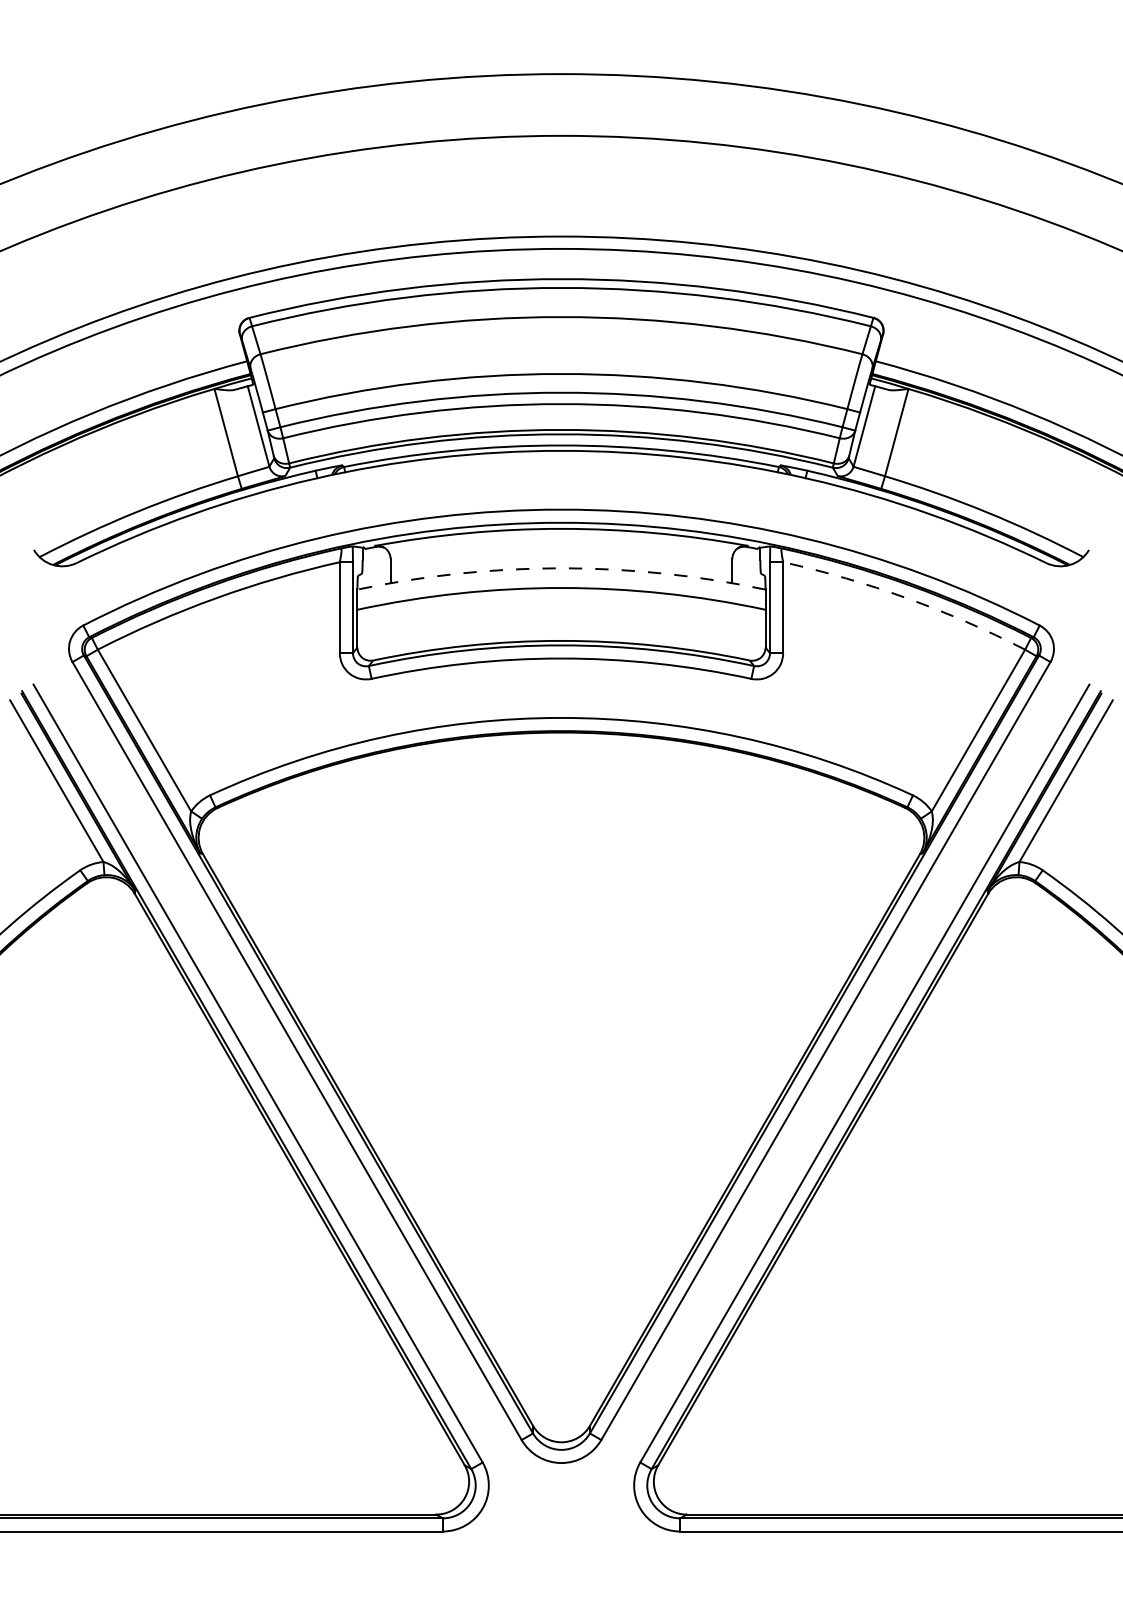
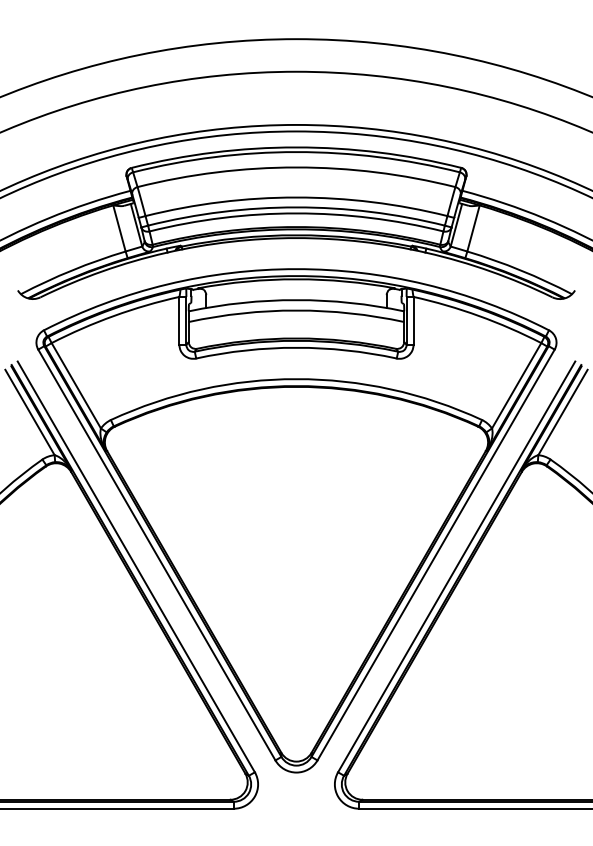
arc: (561, 569) -> (296, 300), dashed -> solid
arc: (906, 597) -> (478, 315), dashed -> solid

